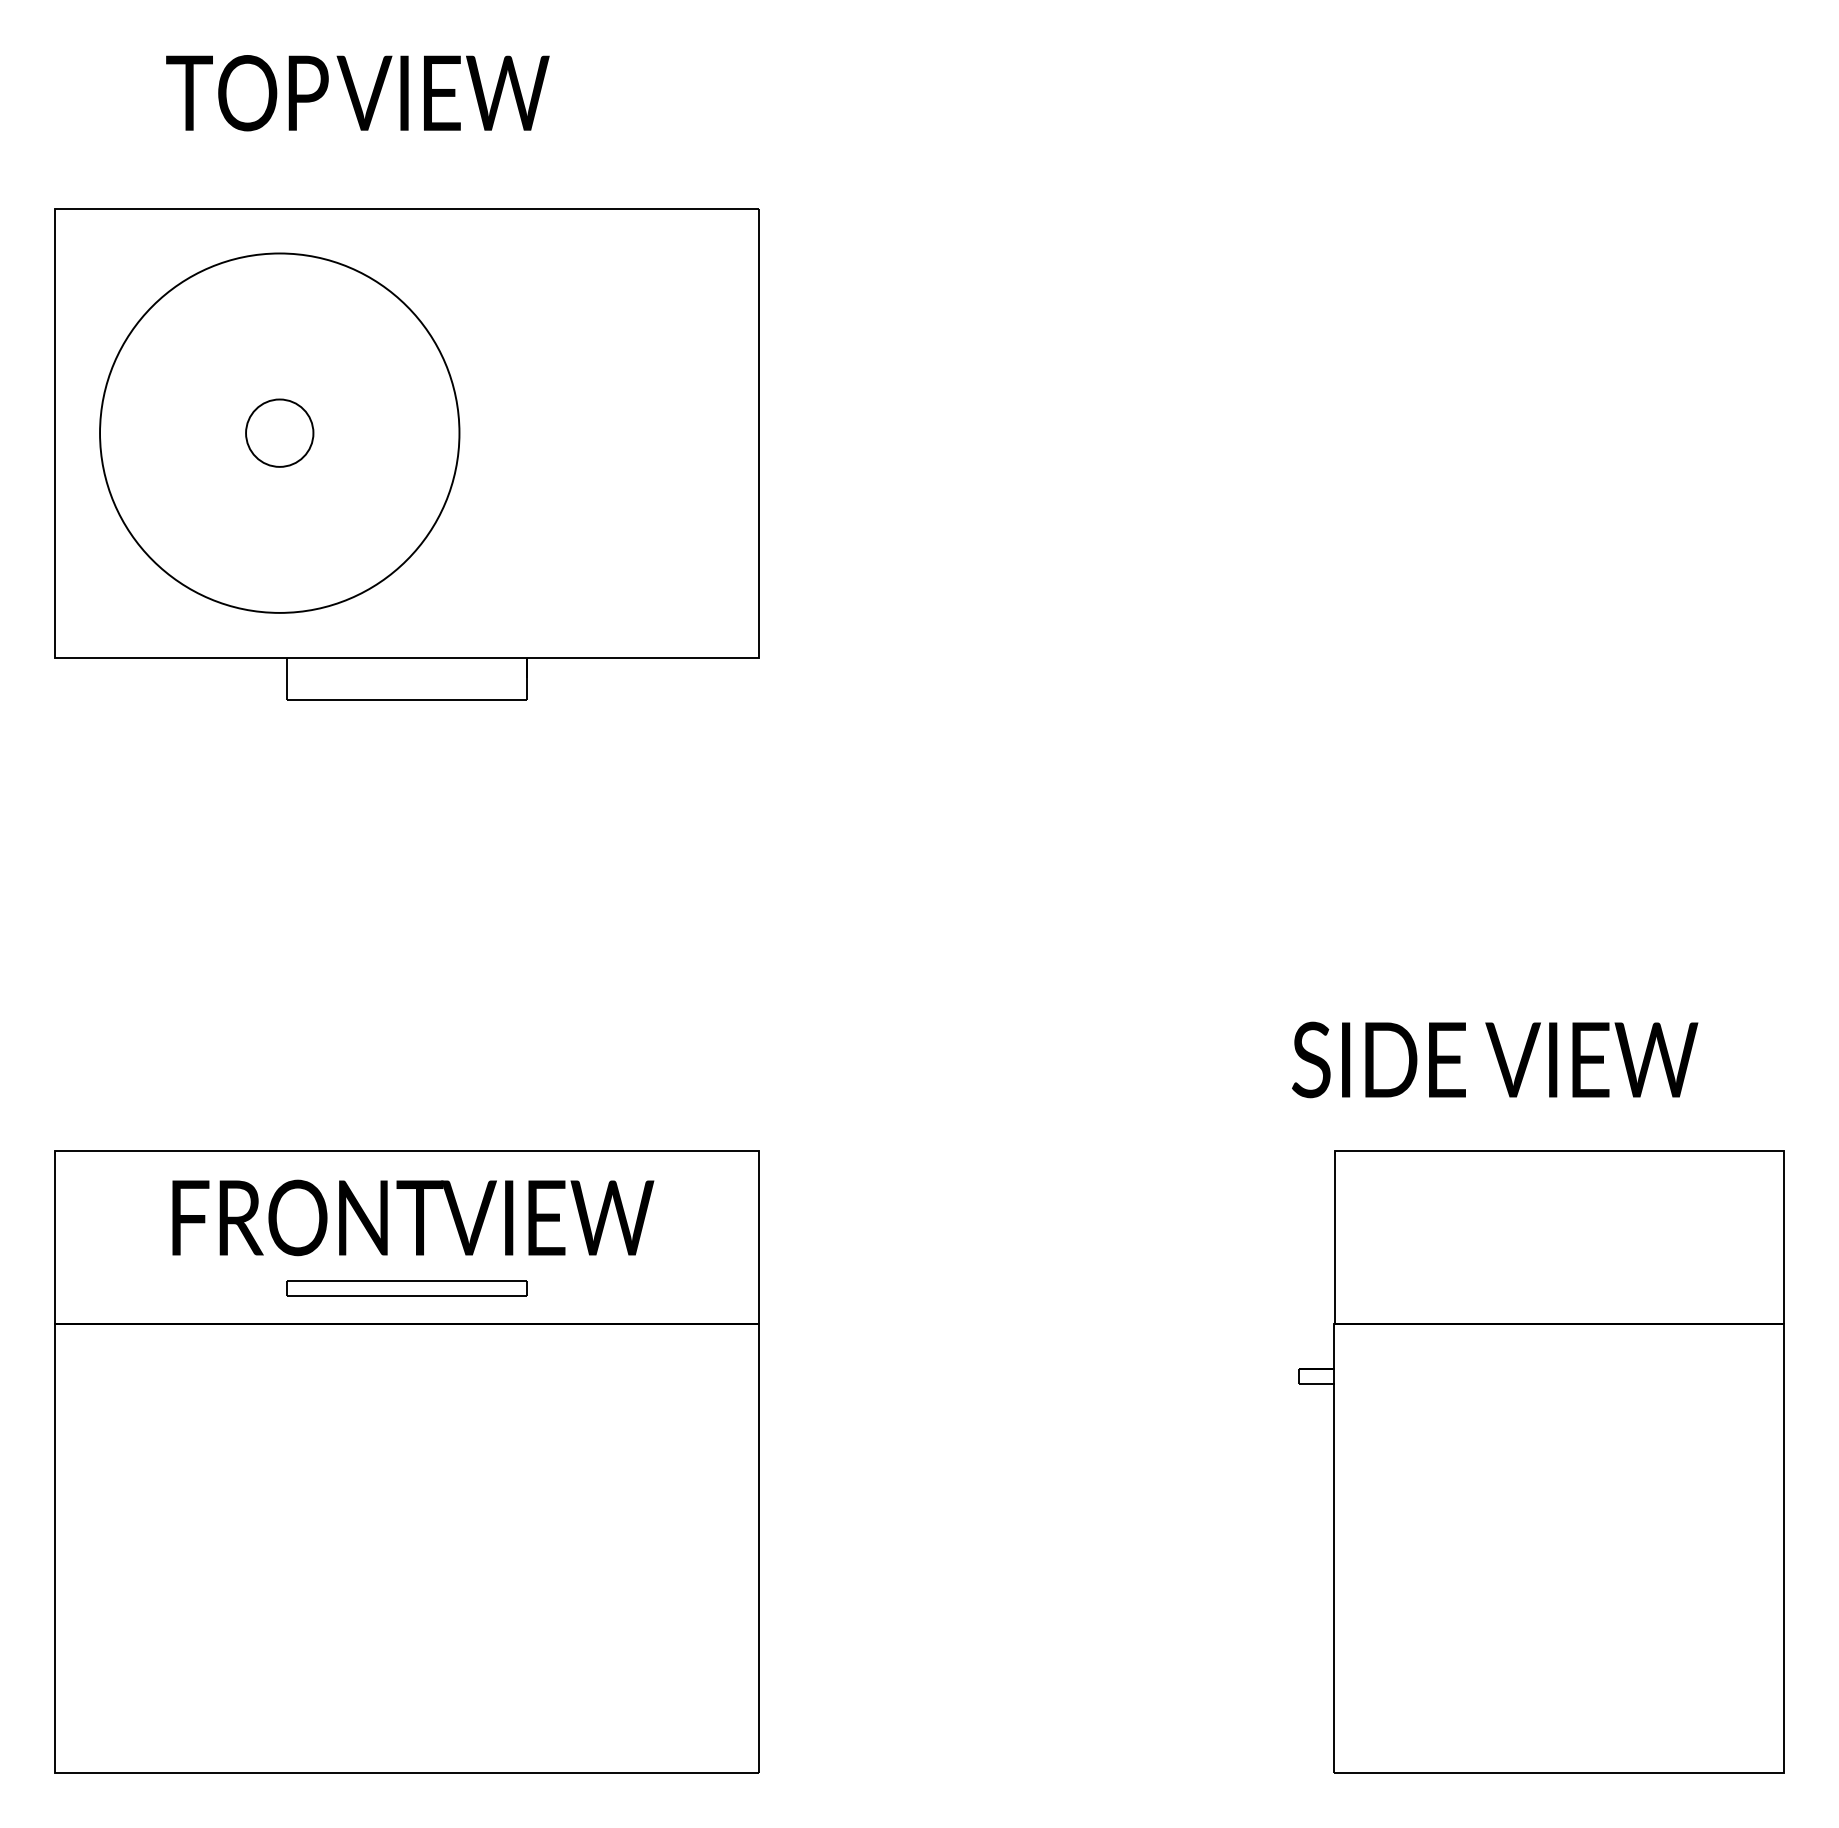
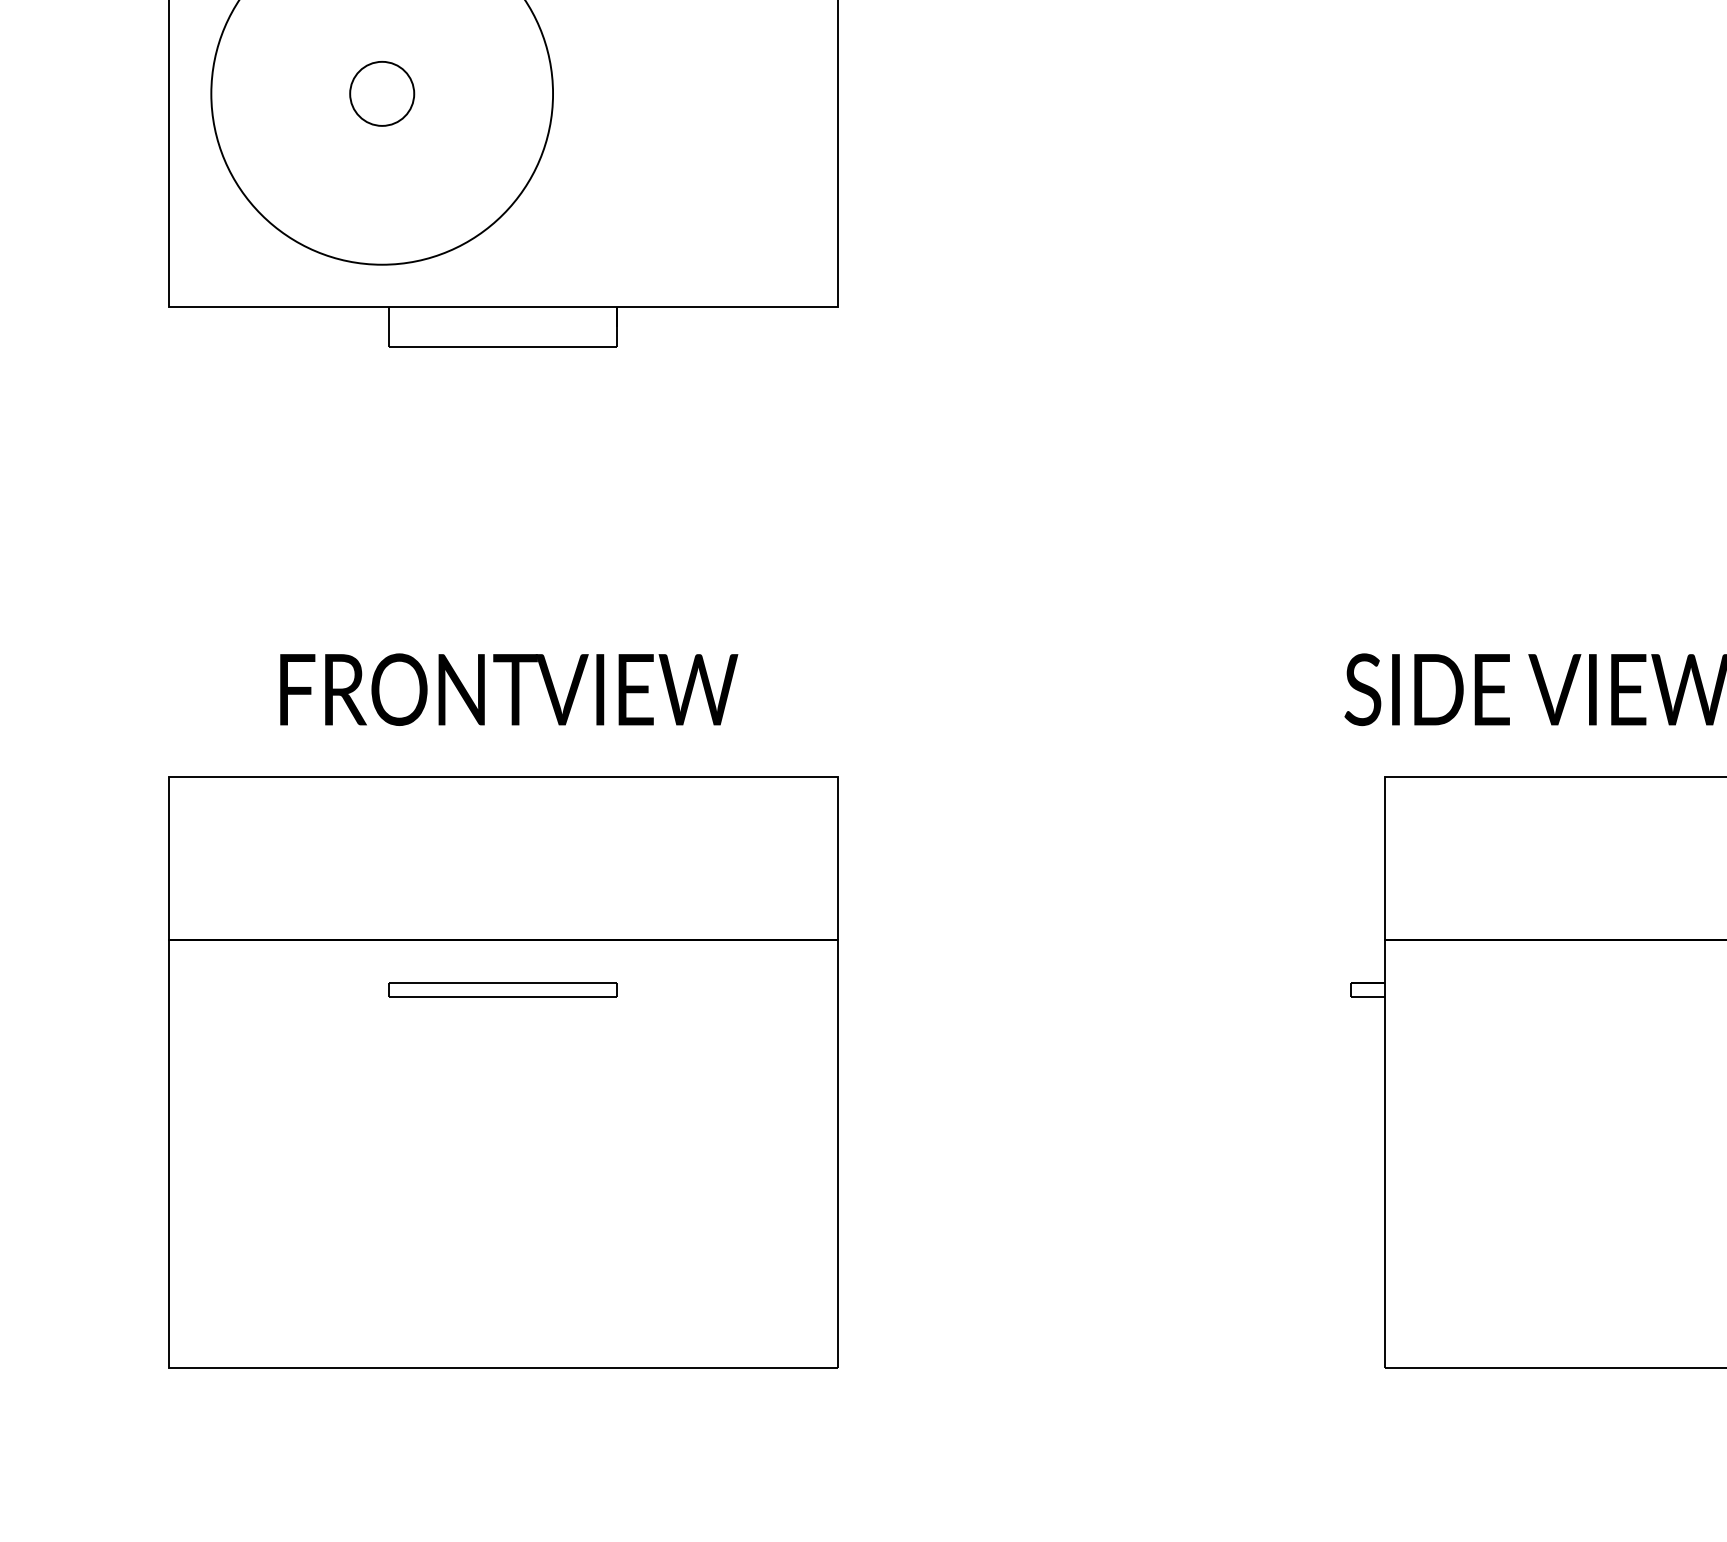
text: (413, 1217) -> (509, 689), moved
part: (406, 1288) -> (502, 990), moved

